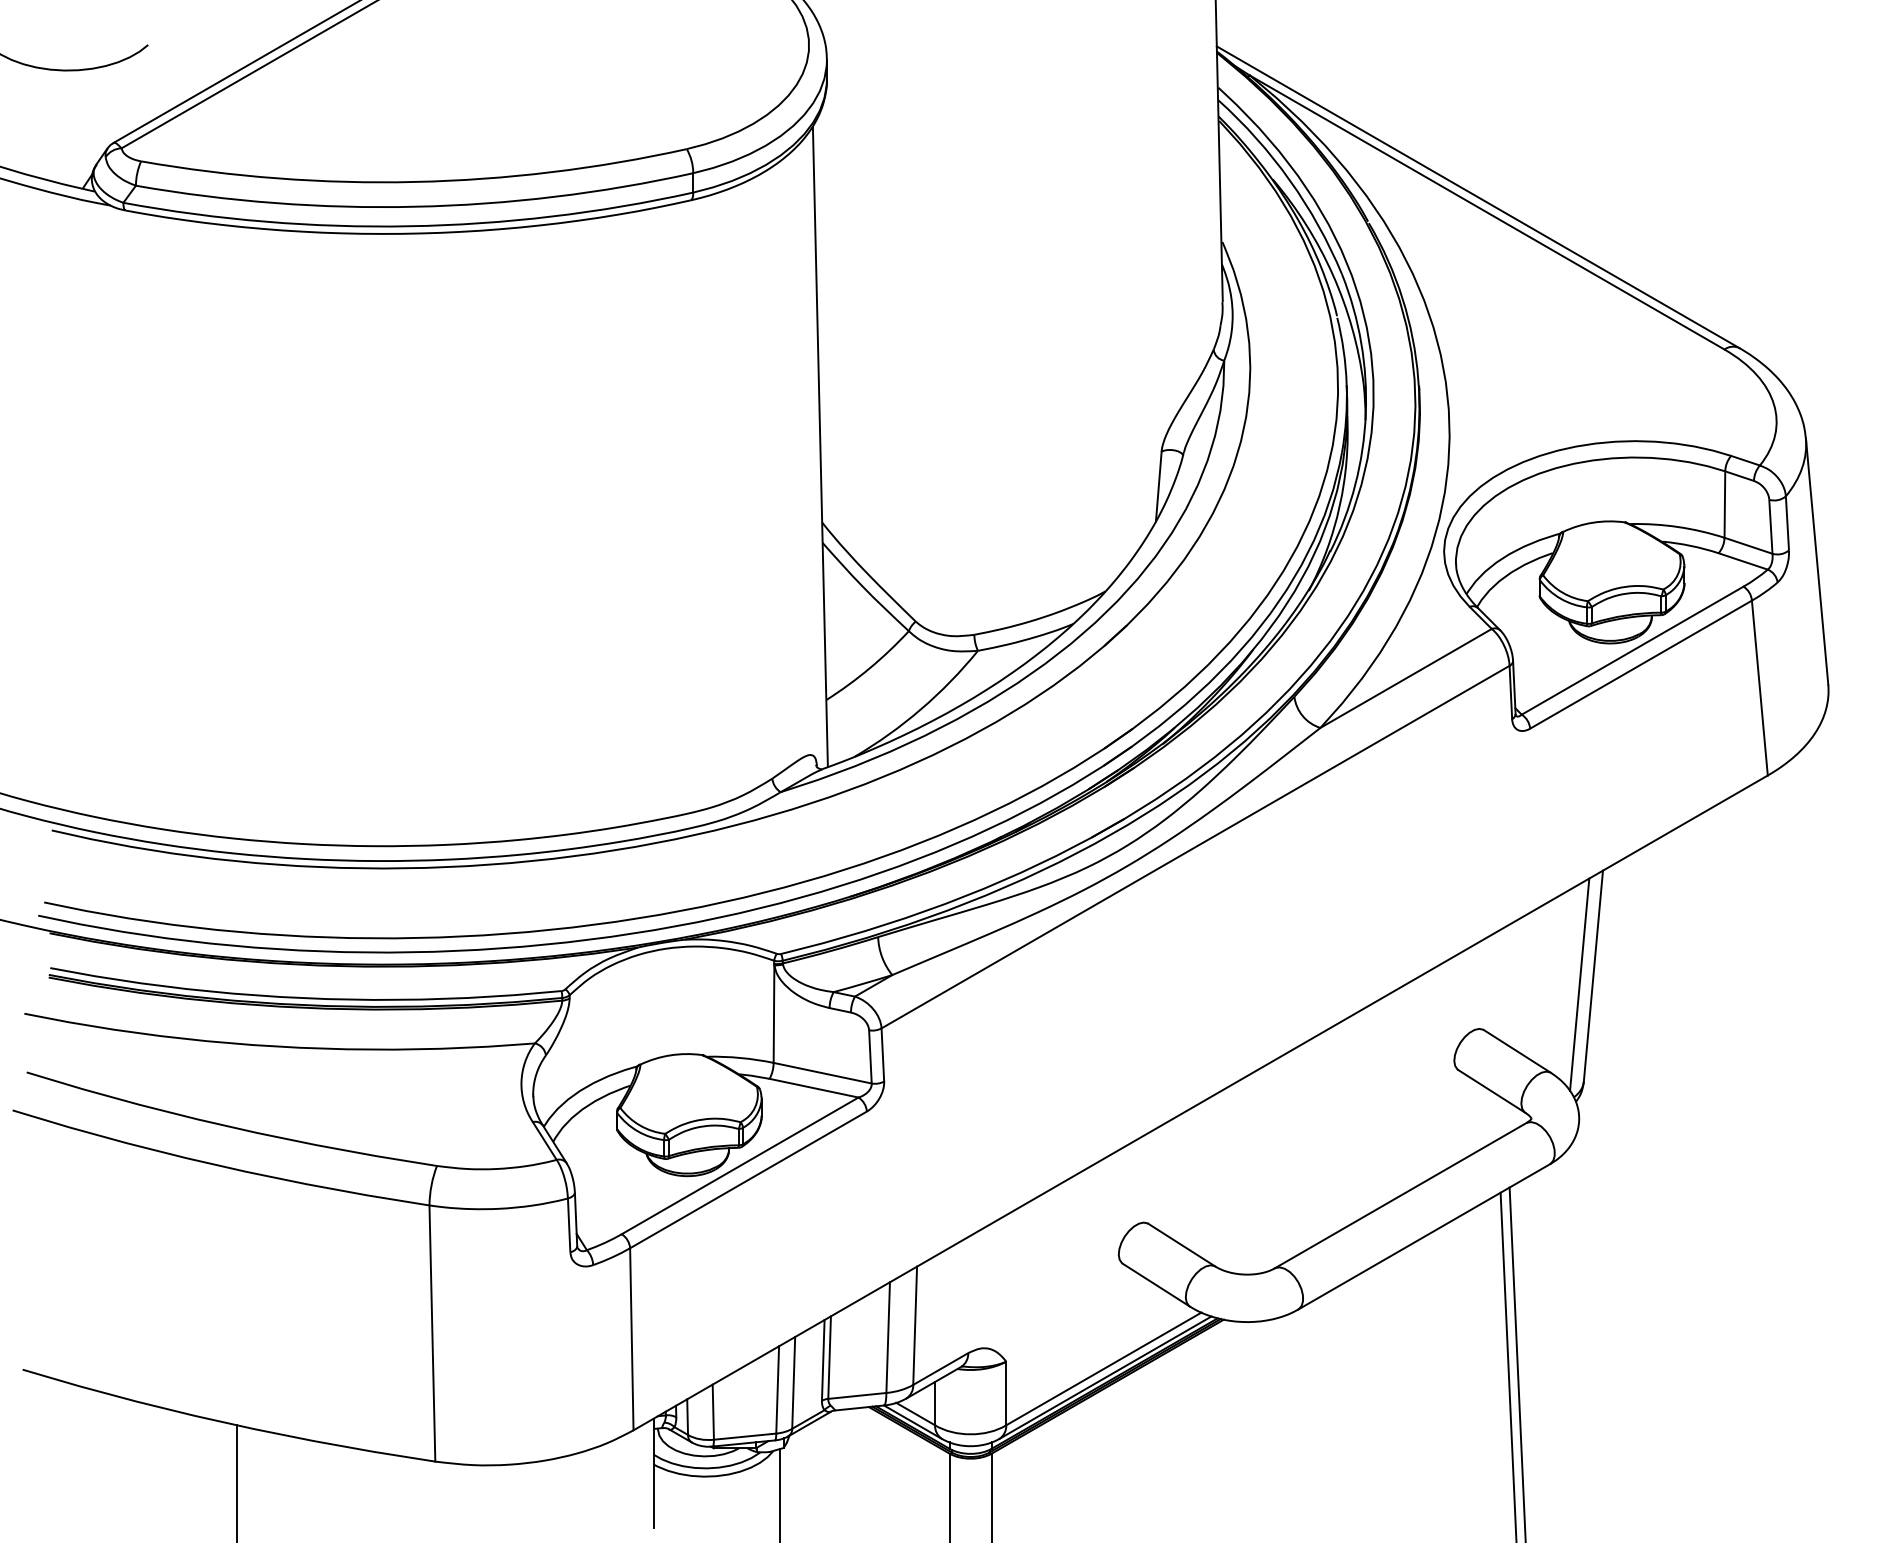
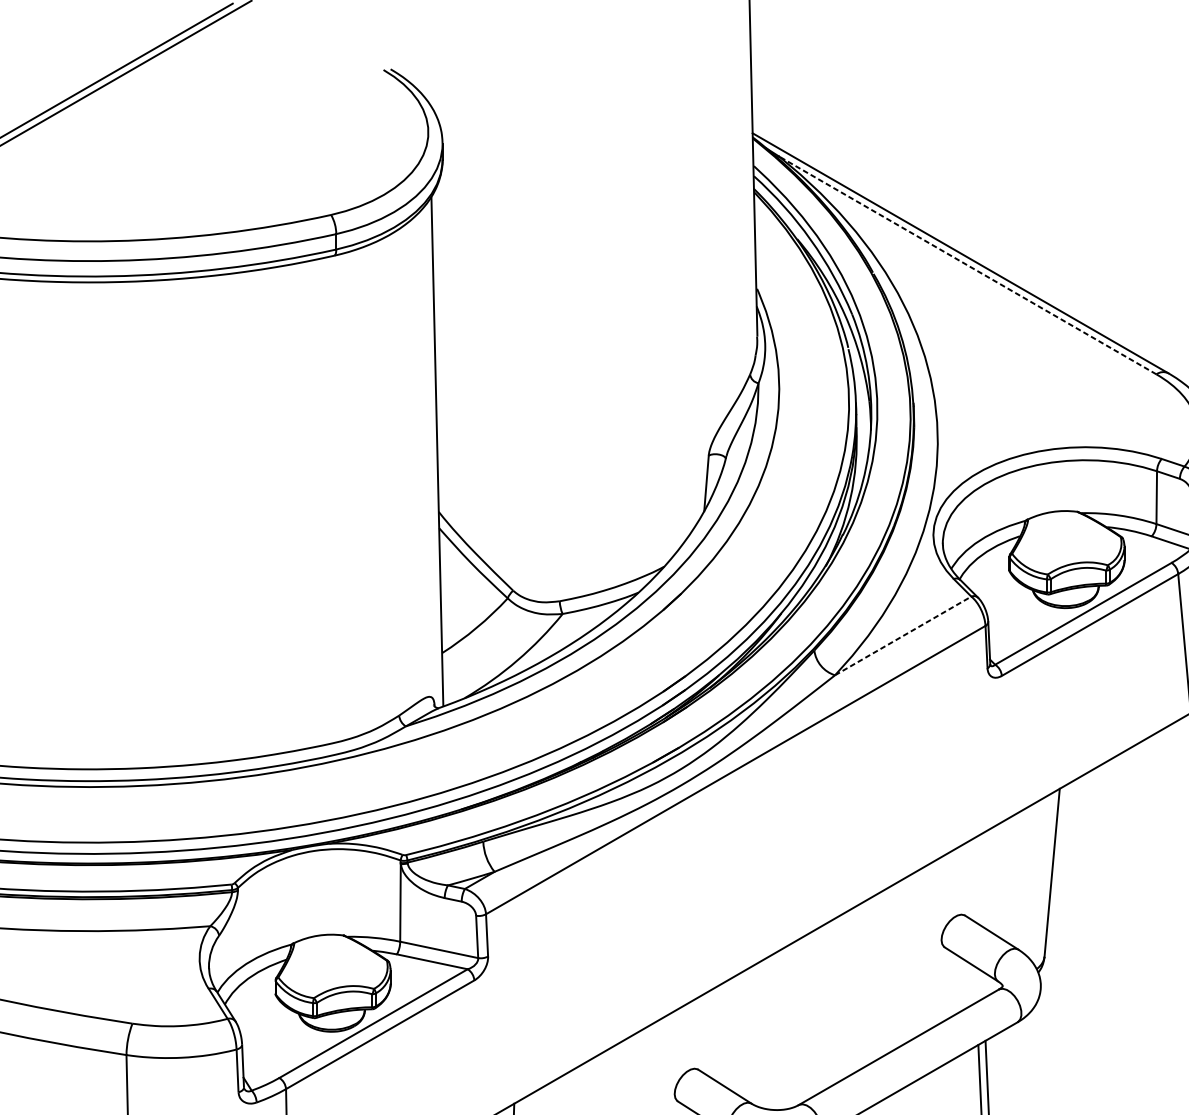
line: (1487, 212) -> (967, 265), solid -> dashed
line: (1406, 678) -> (903, 635), solid -> dashed
line: (1579, 984) -> (1041, 879), removed

